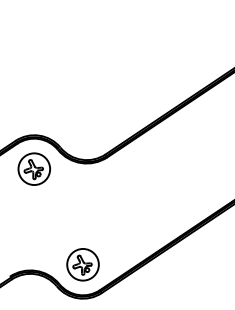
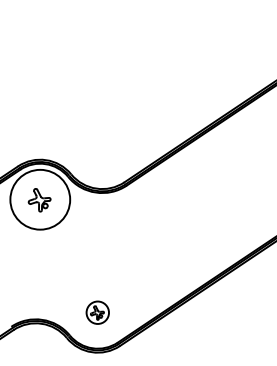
circle: (34, 169) -> (40, 200), size x1.6
part: (82, 264) -> (97, 312), size x0.6

